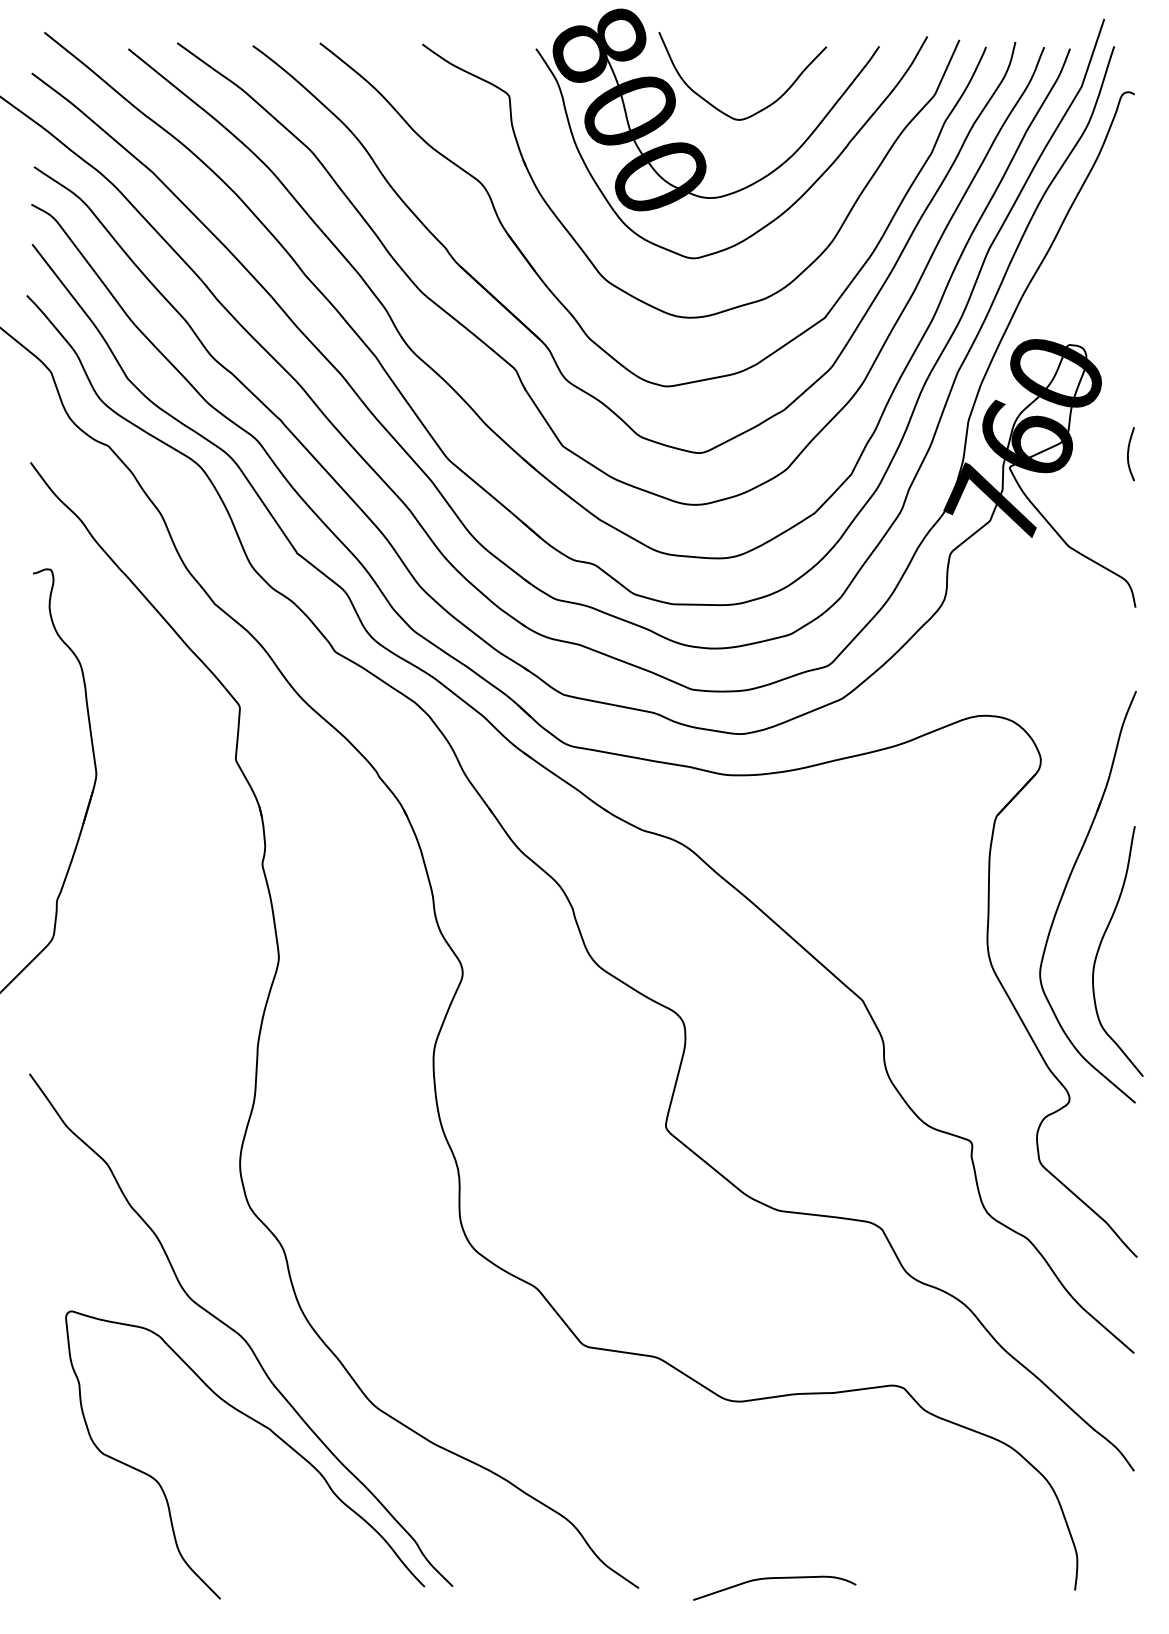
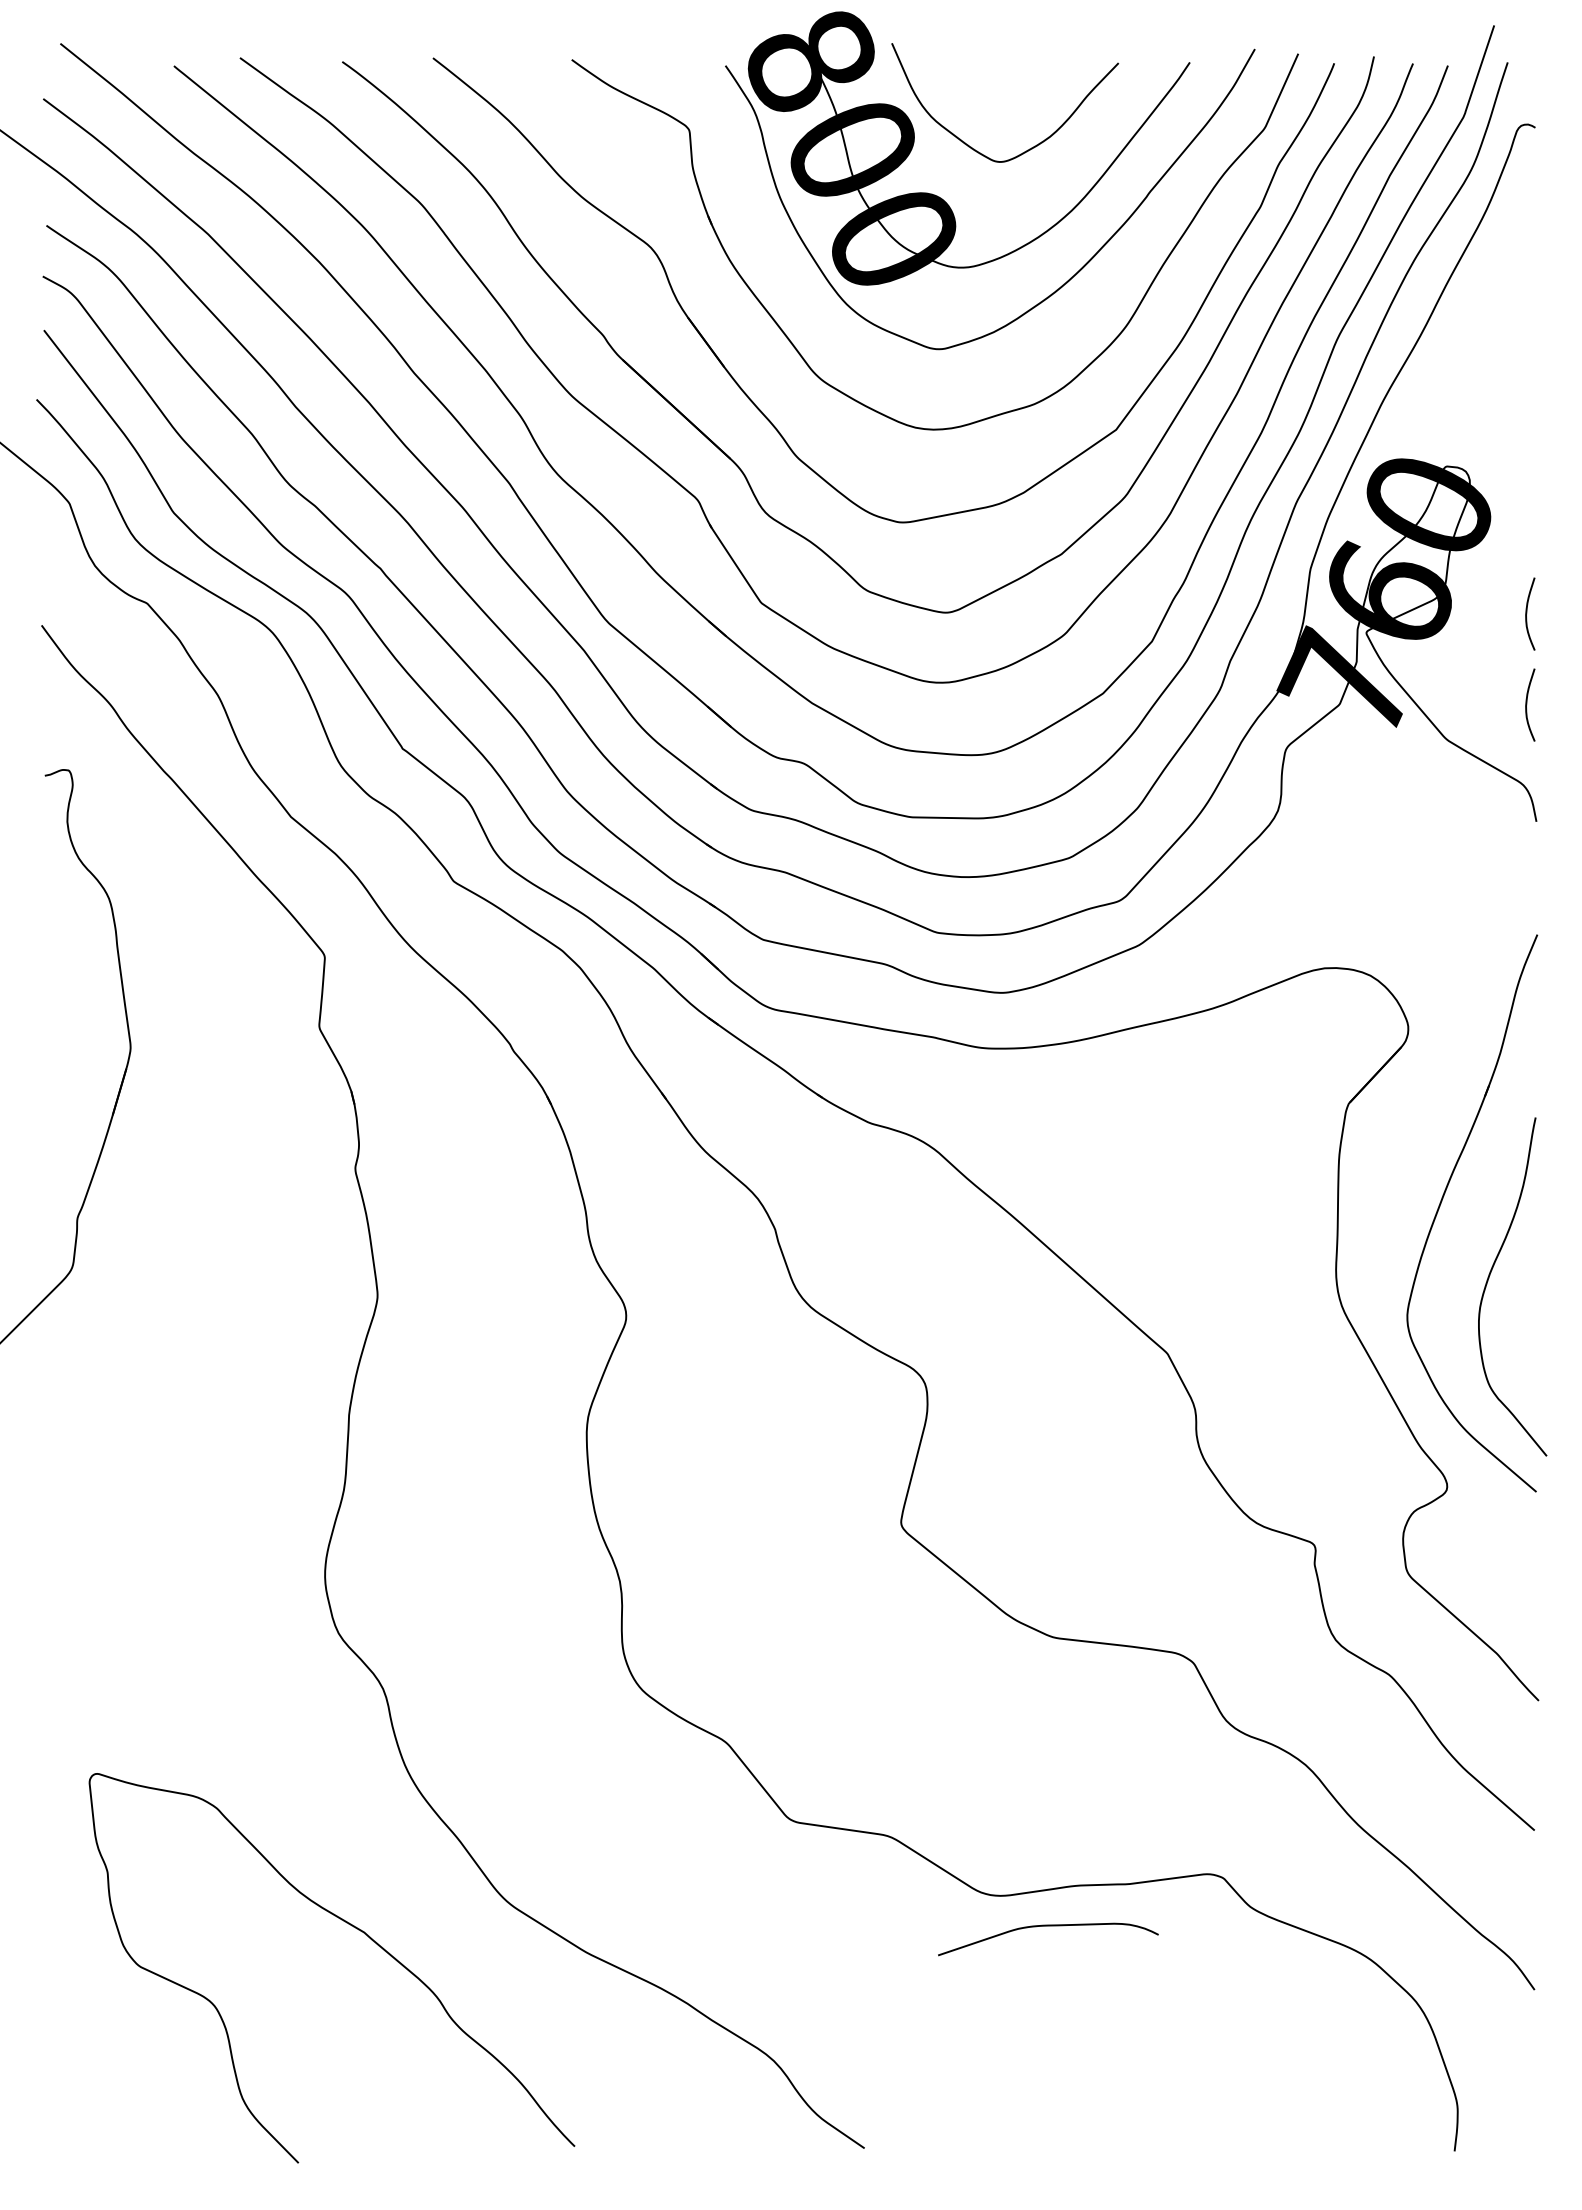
curve: (1128, 520) -> (1527, 704), added
curve: (238, 1332) -> (322, 1802), removed
curve: (774, 1578) -> (1048, 1926), moved

